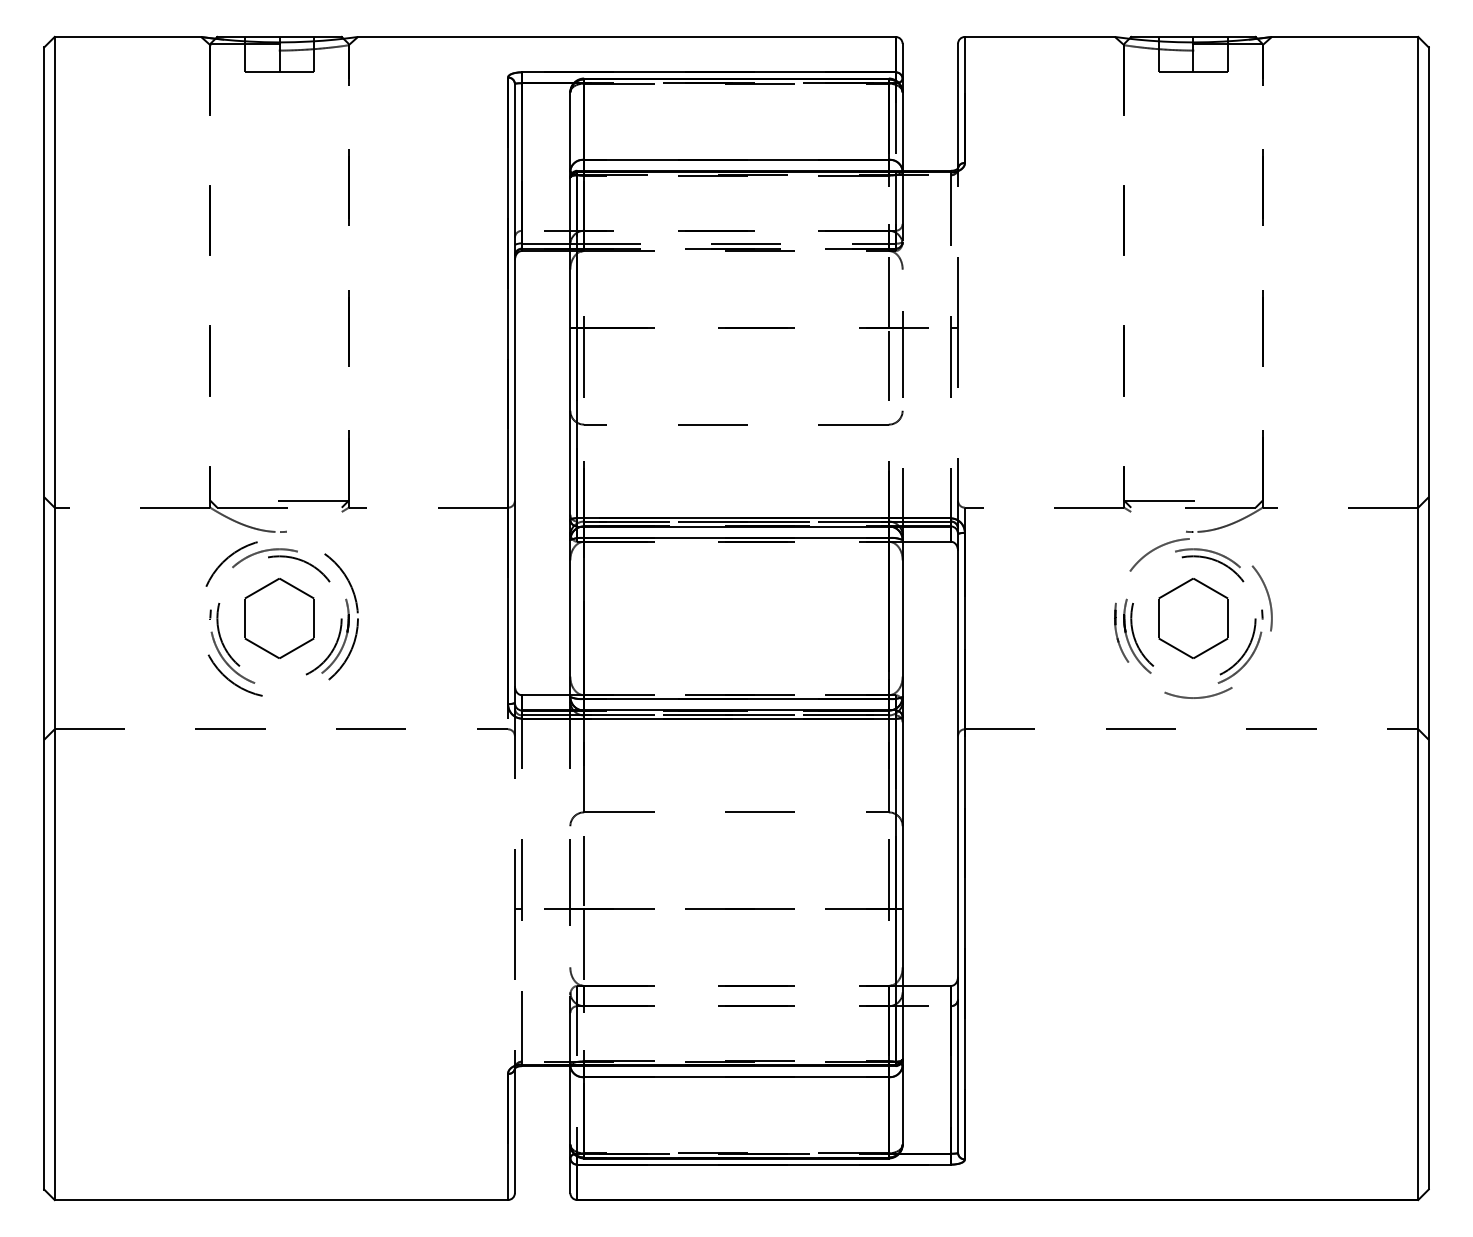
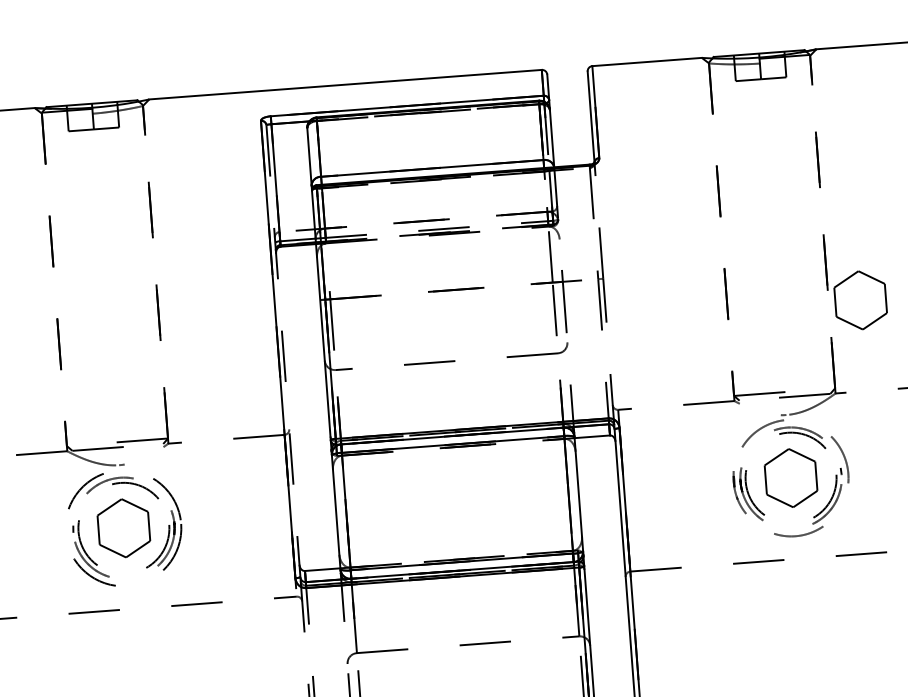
part: (1306, 383) -> (860, 300), added
line: (514, 394) -> (283, 351), solid -> dashed

